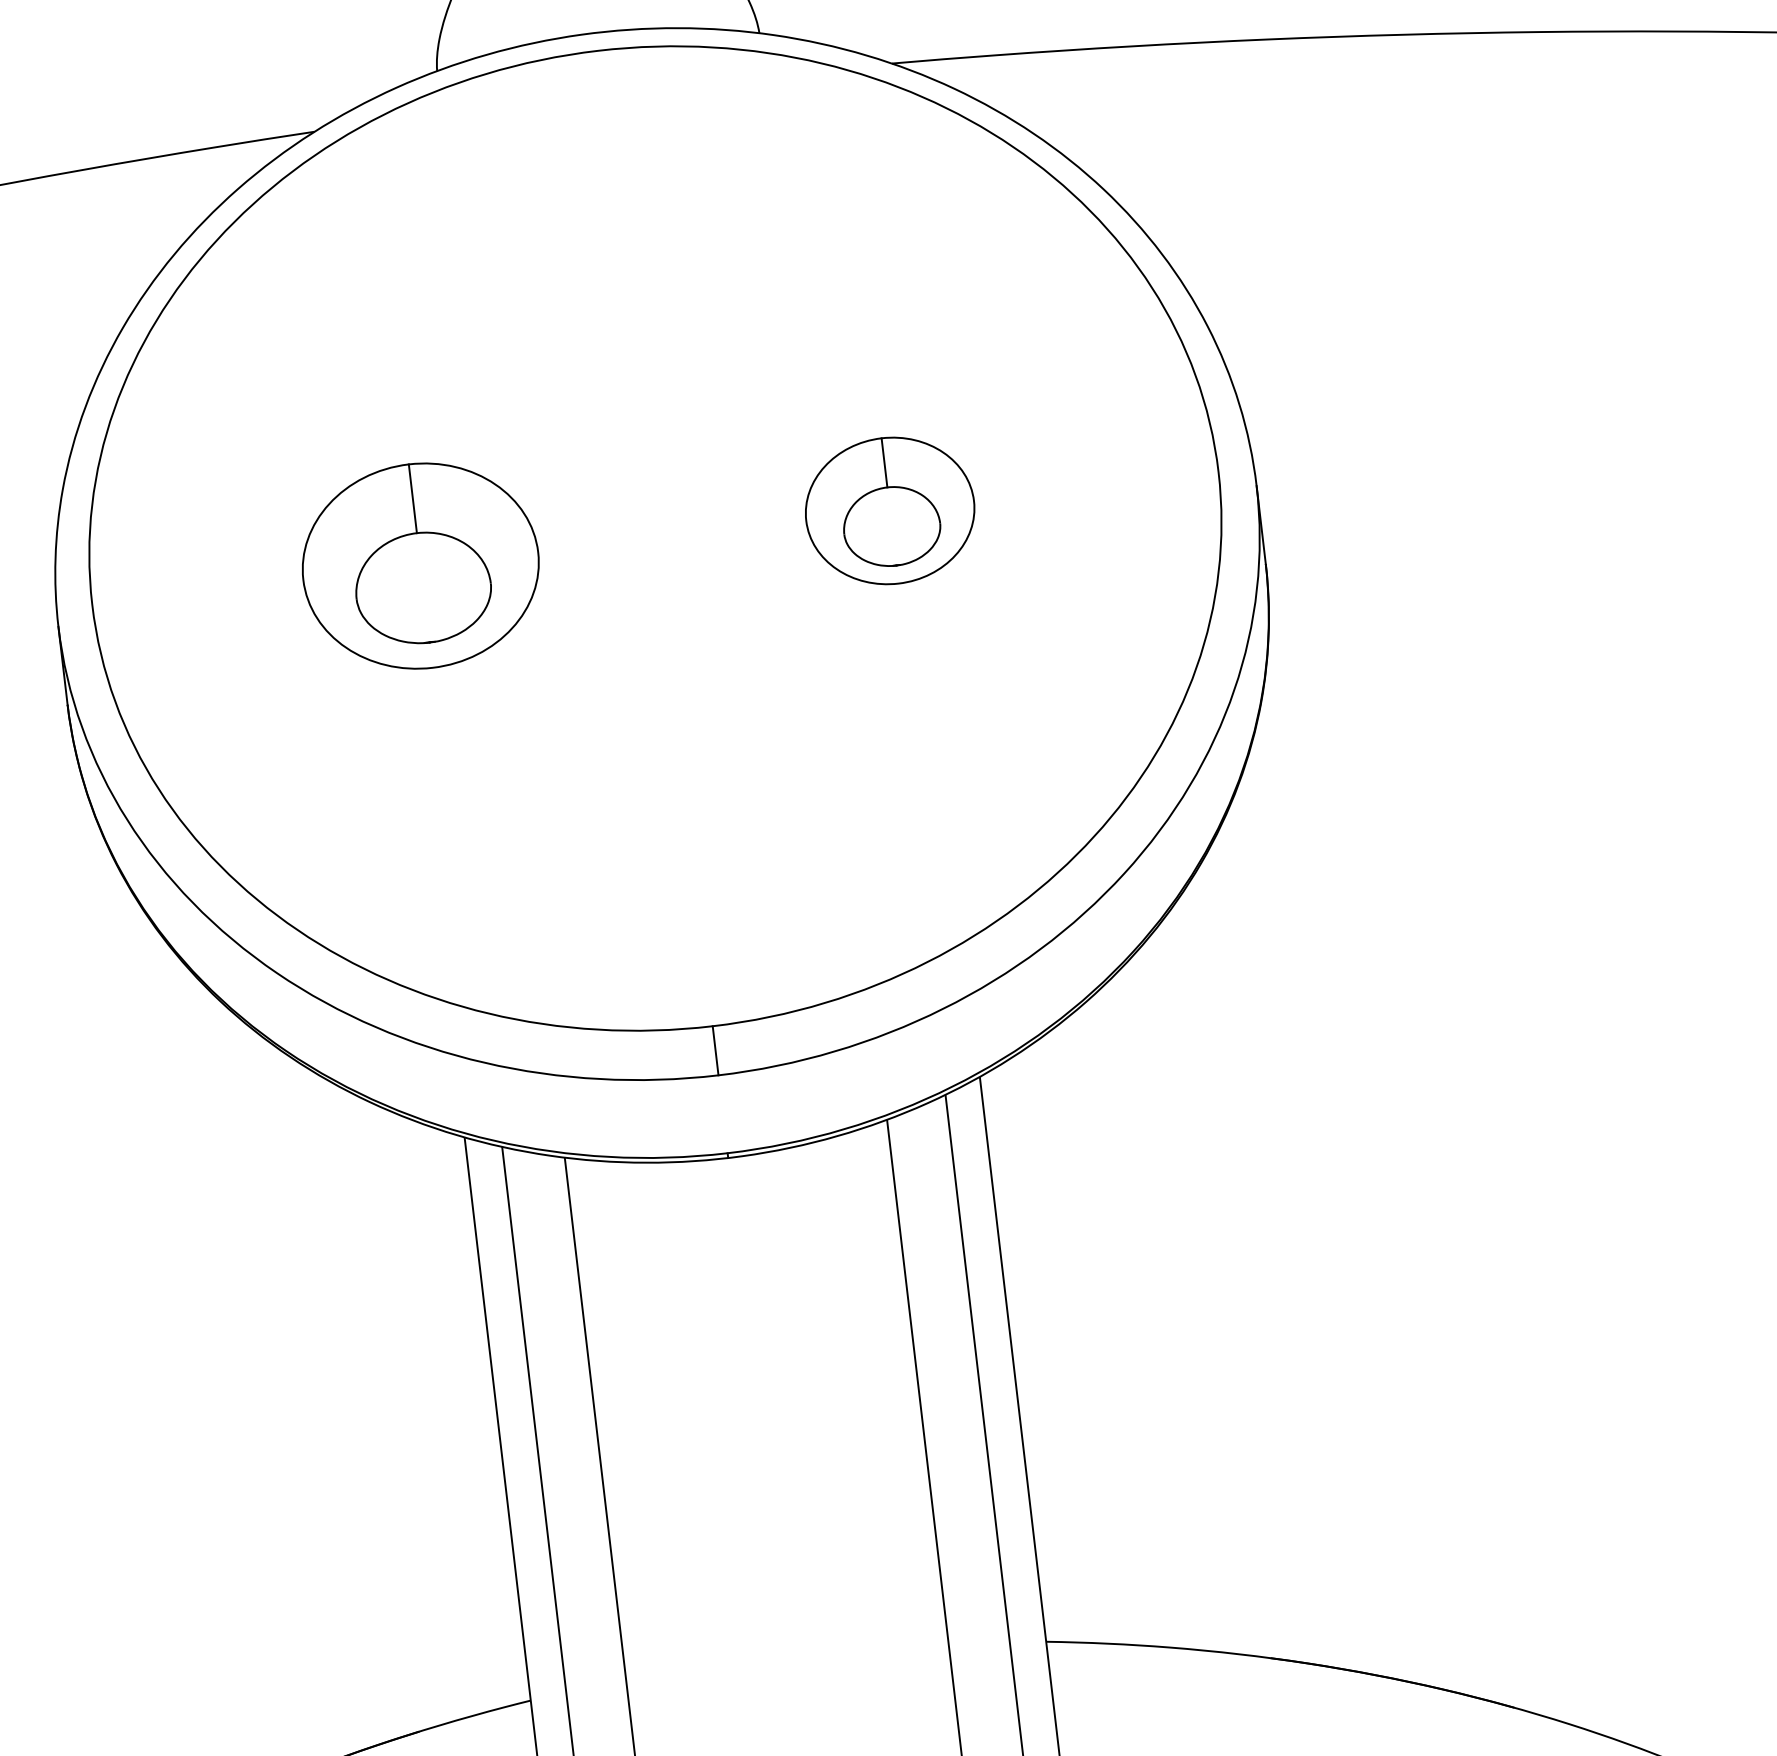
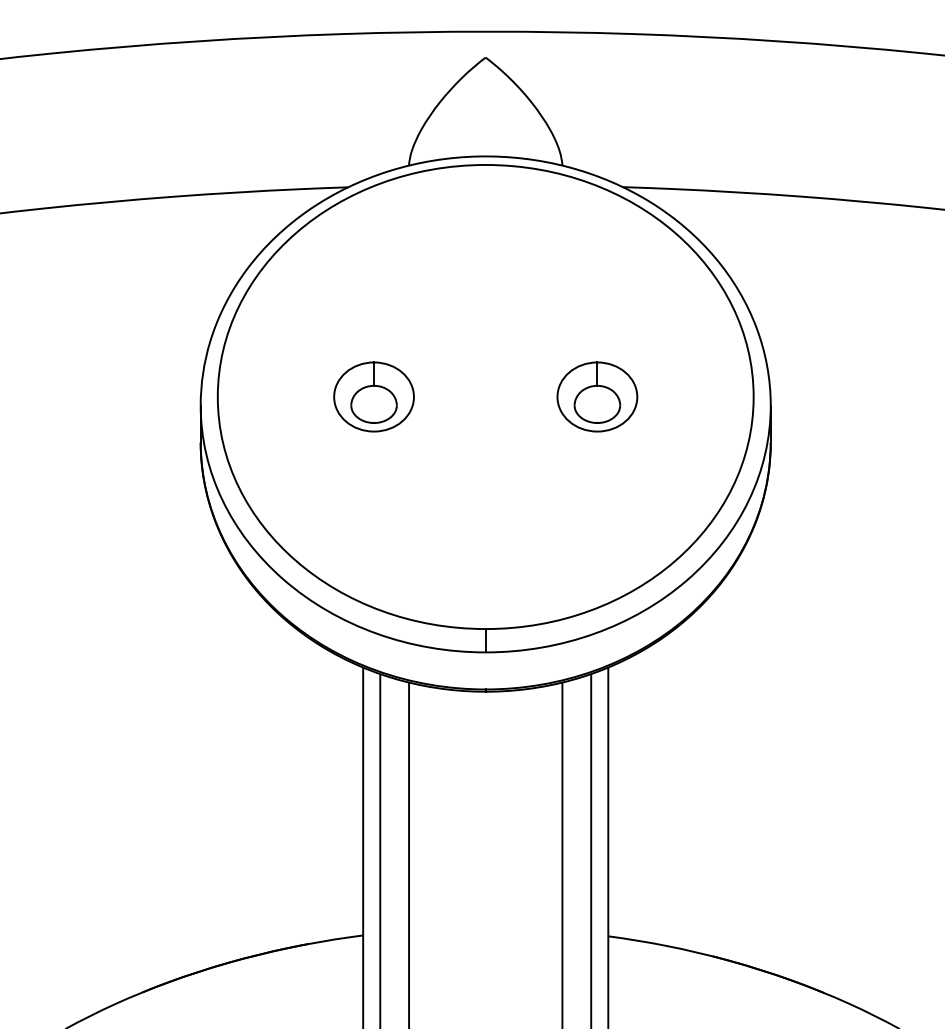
part: (419, 565) -> (373, 396), size x0.71

